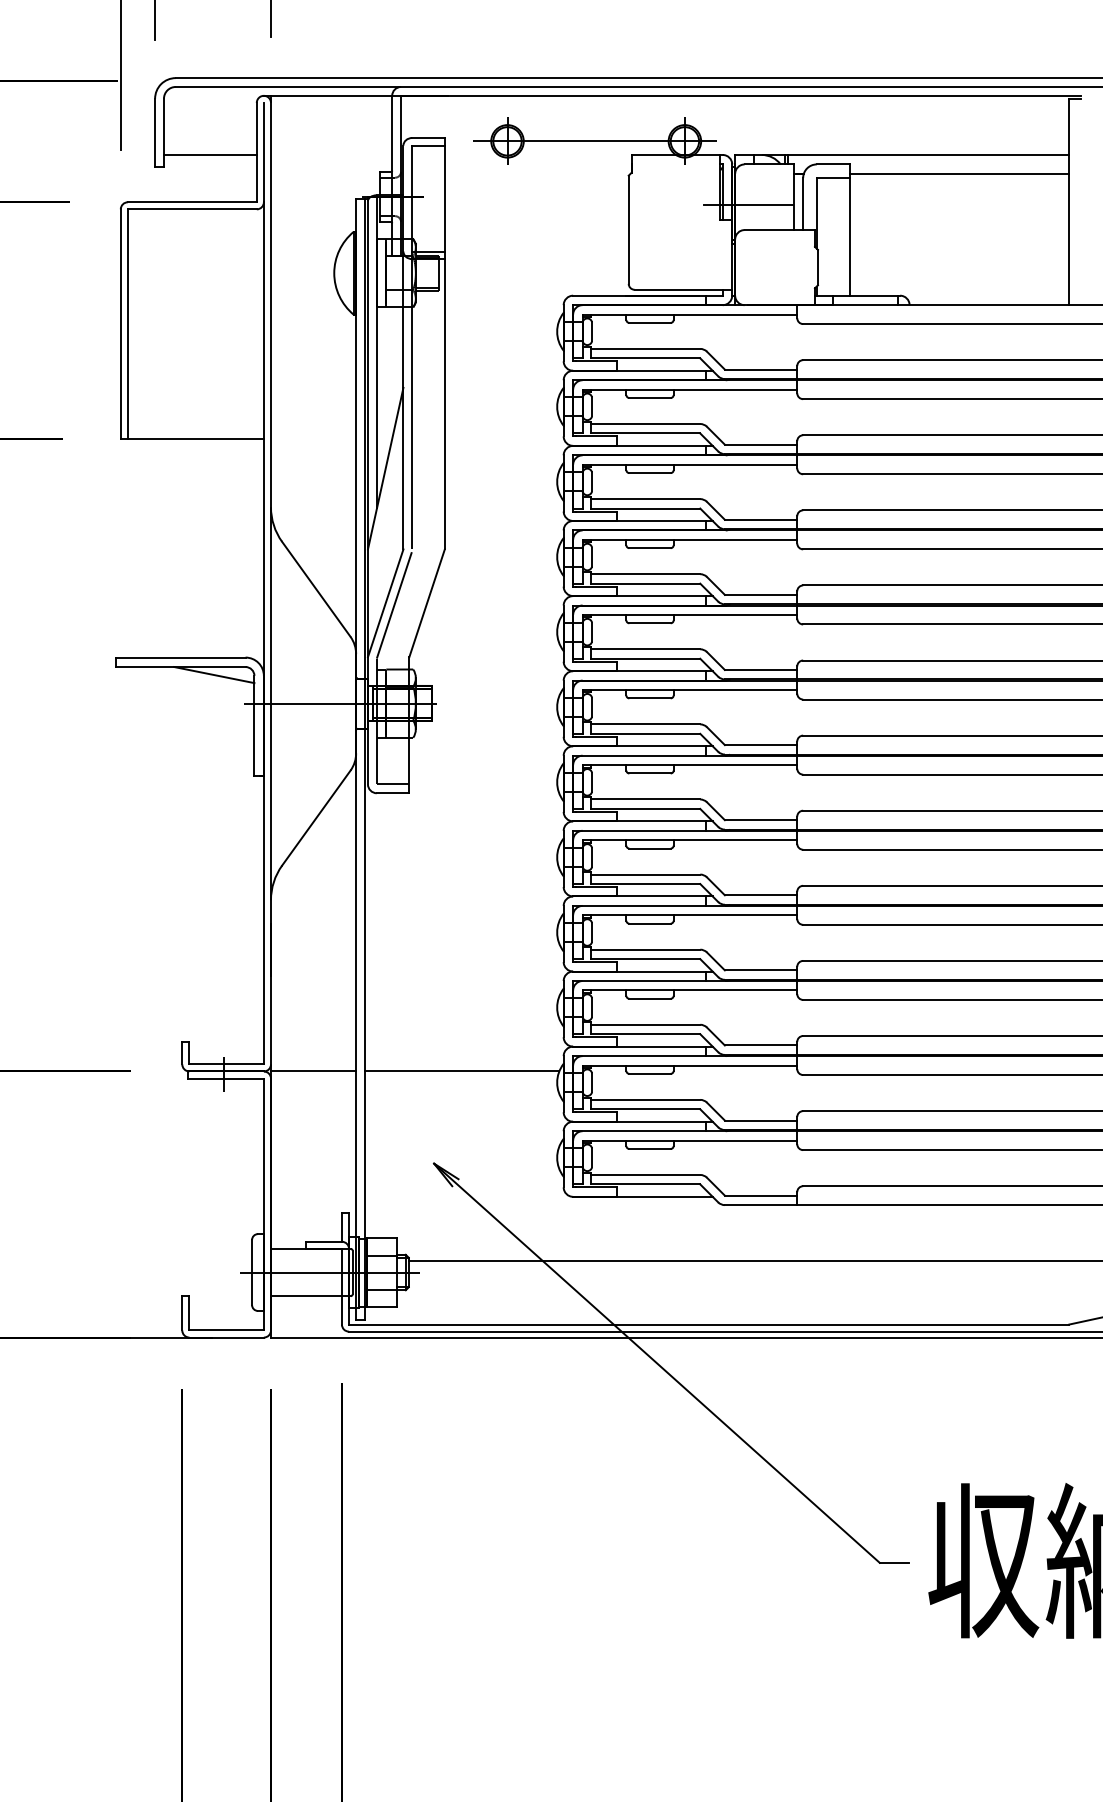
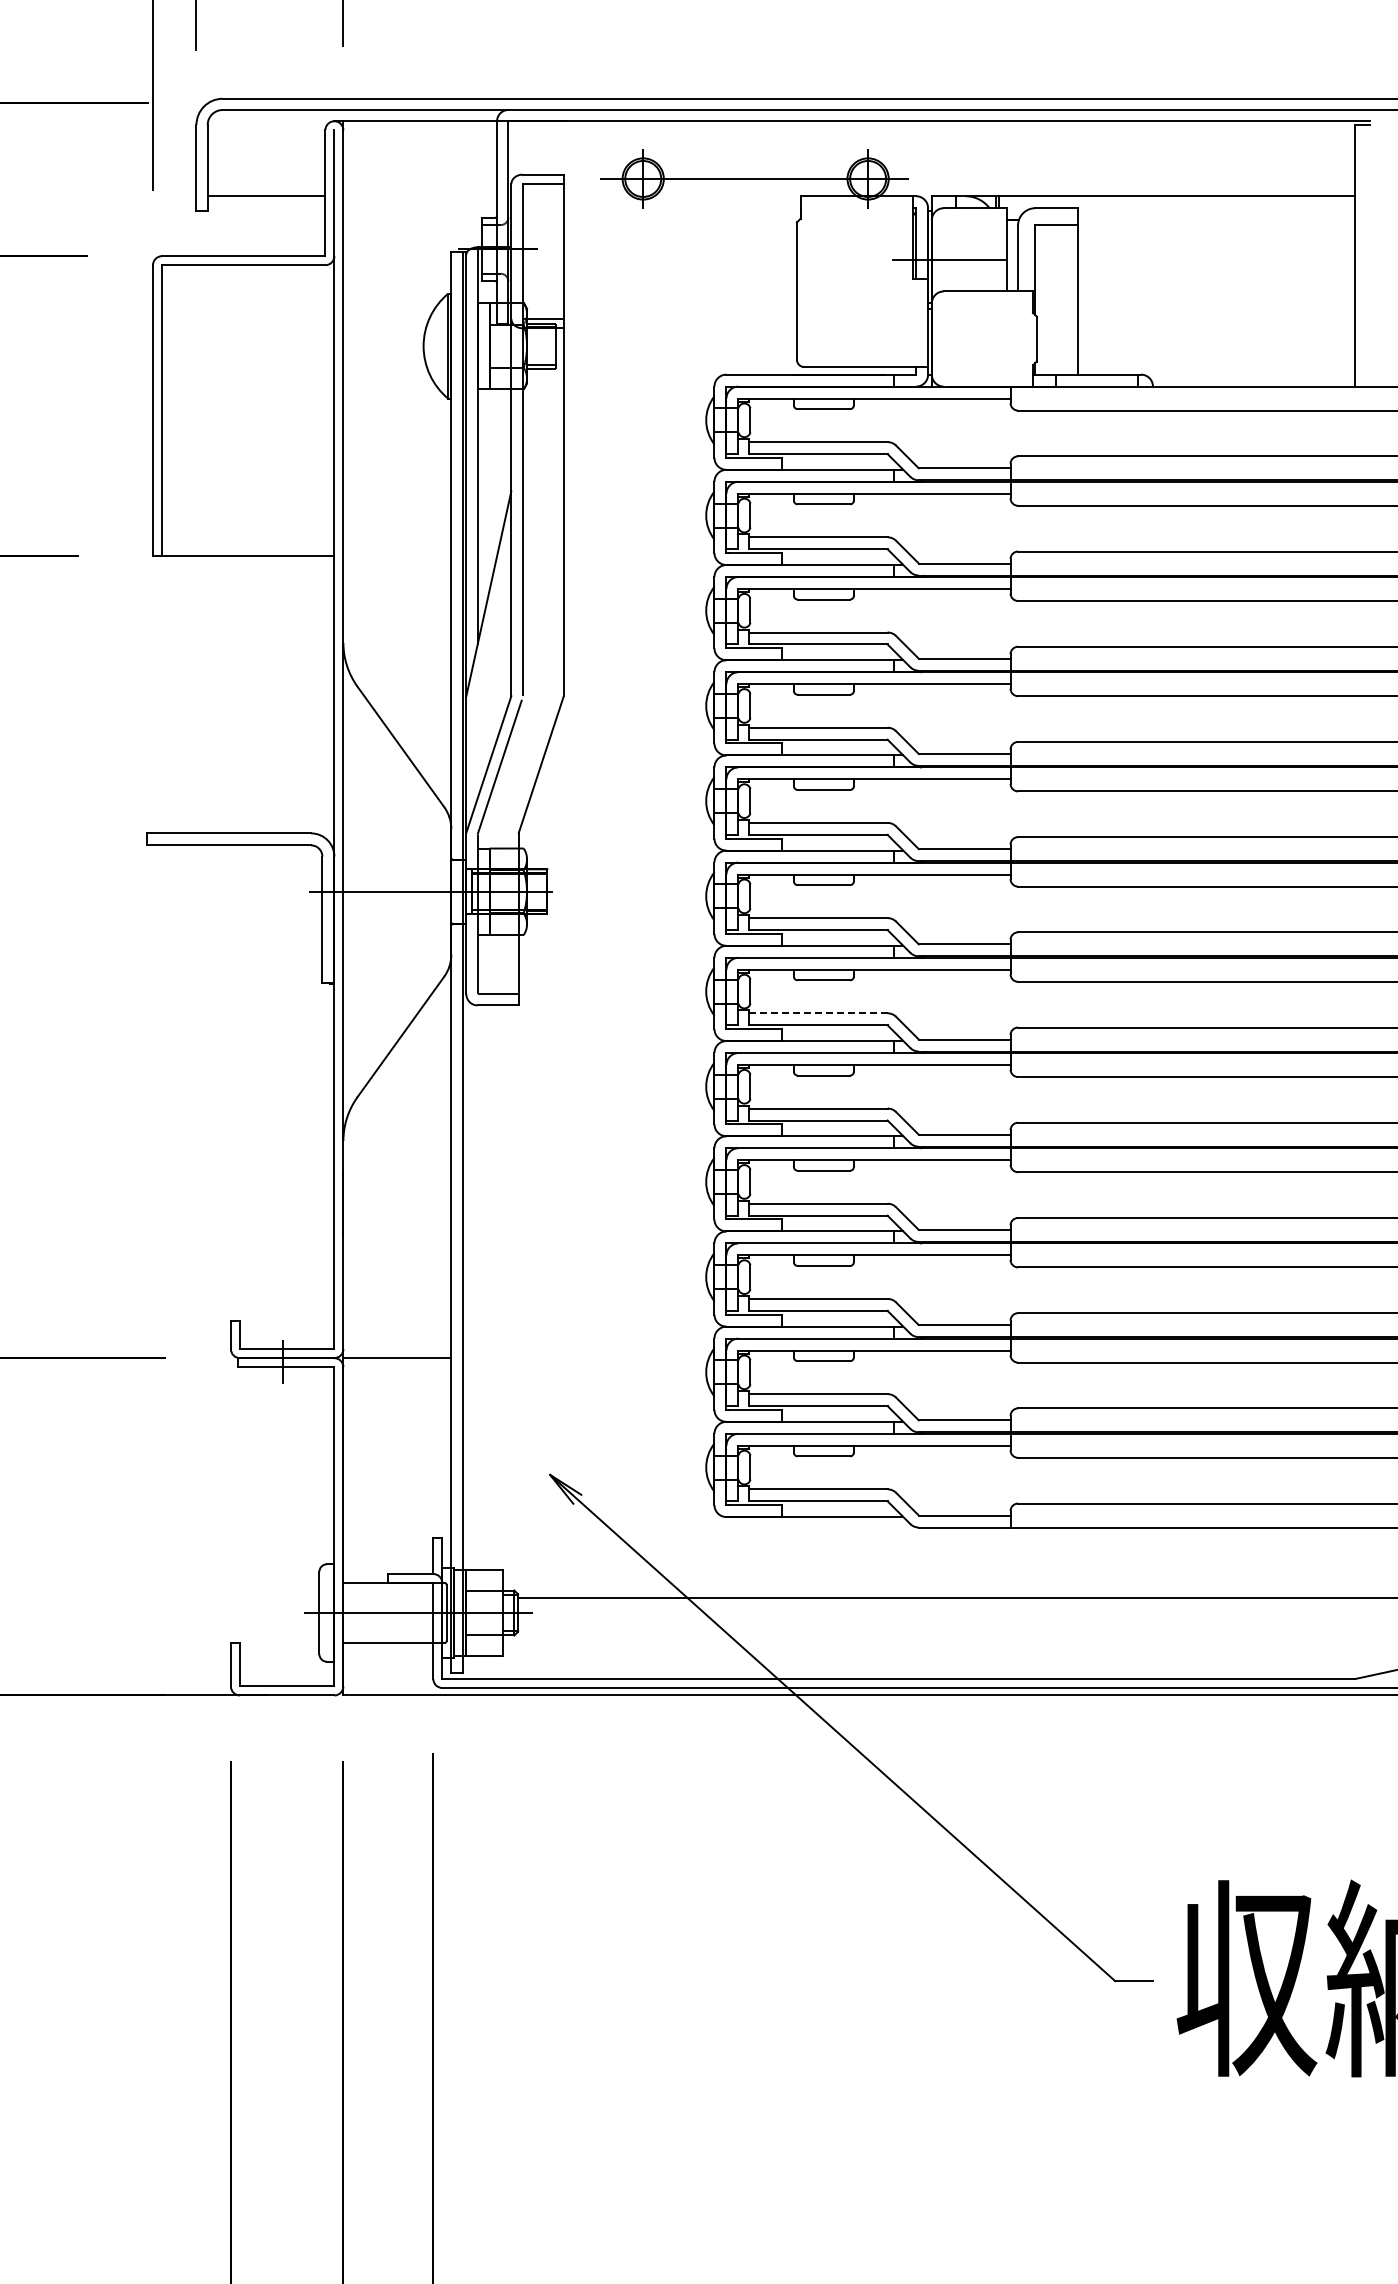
line: (959, 174) -> (1216, 220), removed
line: (214, 675) -> (271, 855), removed
line: (645, 799) -> (818, 1013), solid -> dashed
line: (461, 1071) -> (585, 1358), removed

